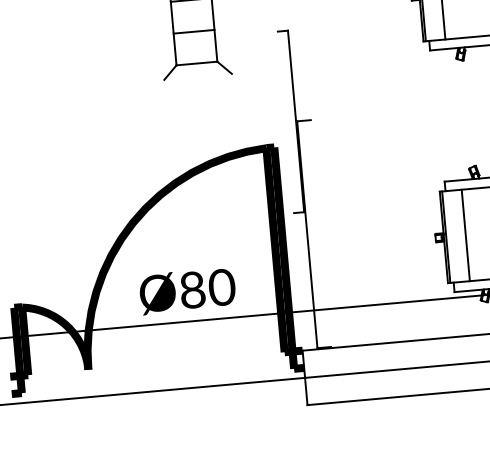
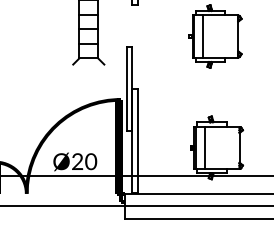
line: (286, 121) -> (127, 88), added
line: (320, 232) -> (138, 140), added
text: (192, 291) -> (77, 162), Ø80 -> Ø20

